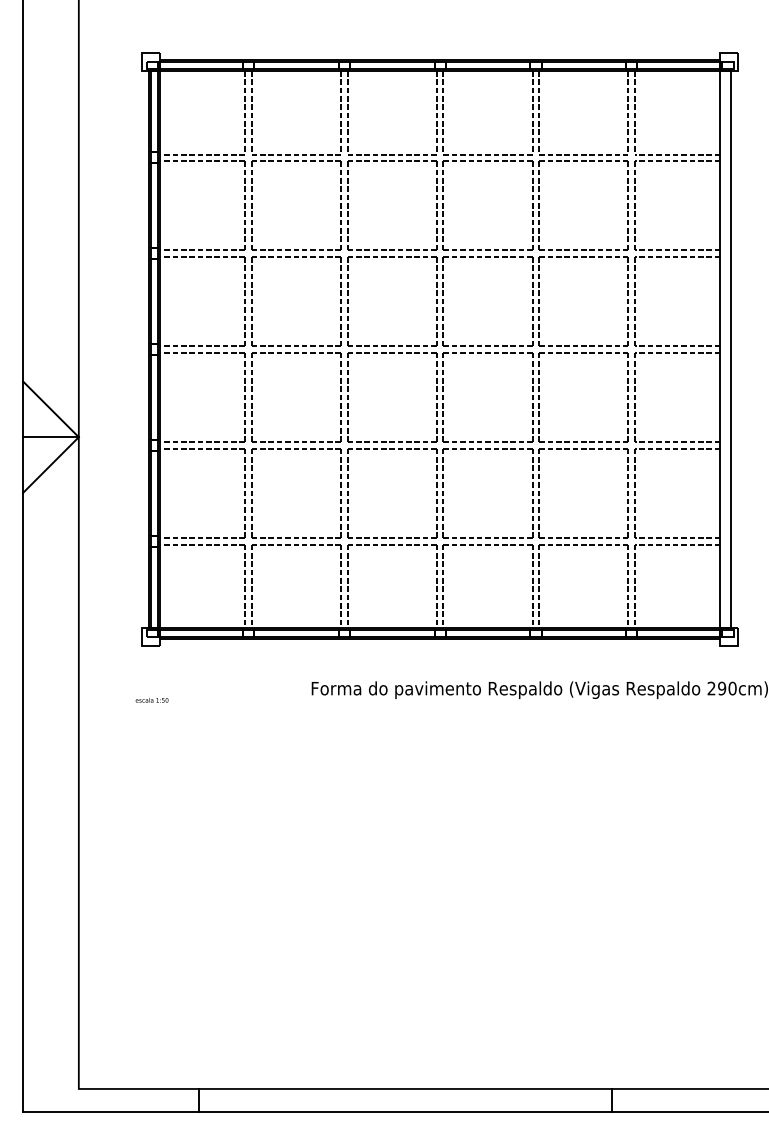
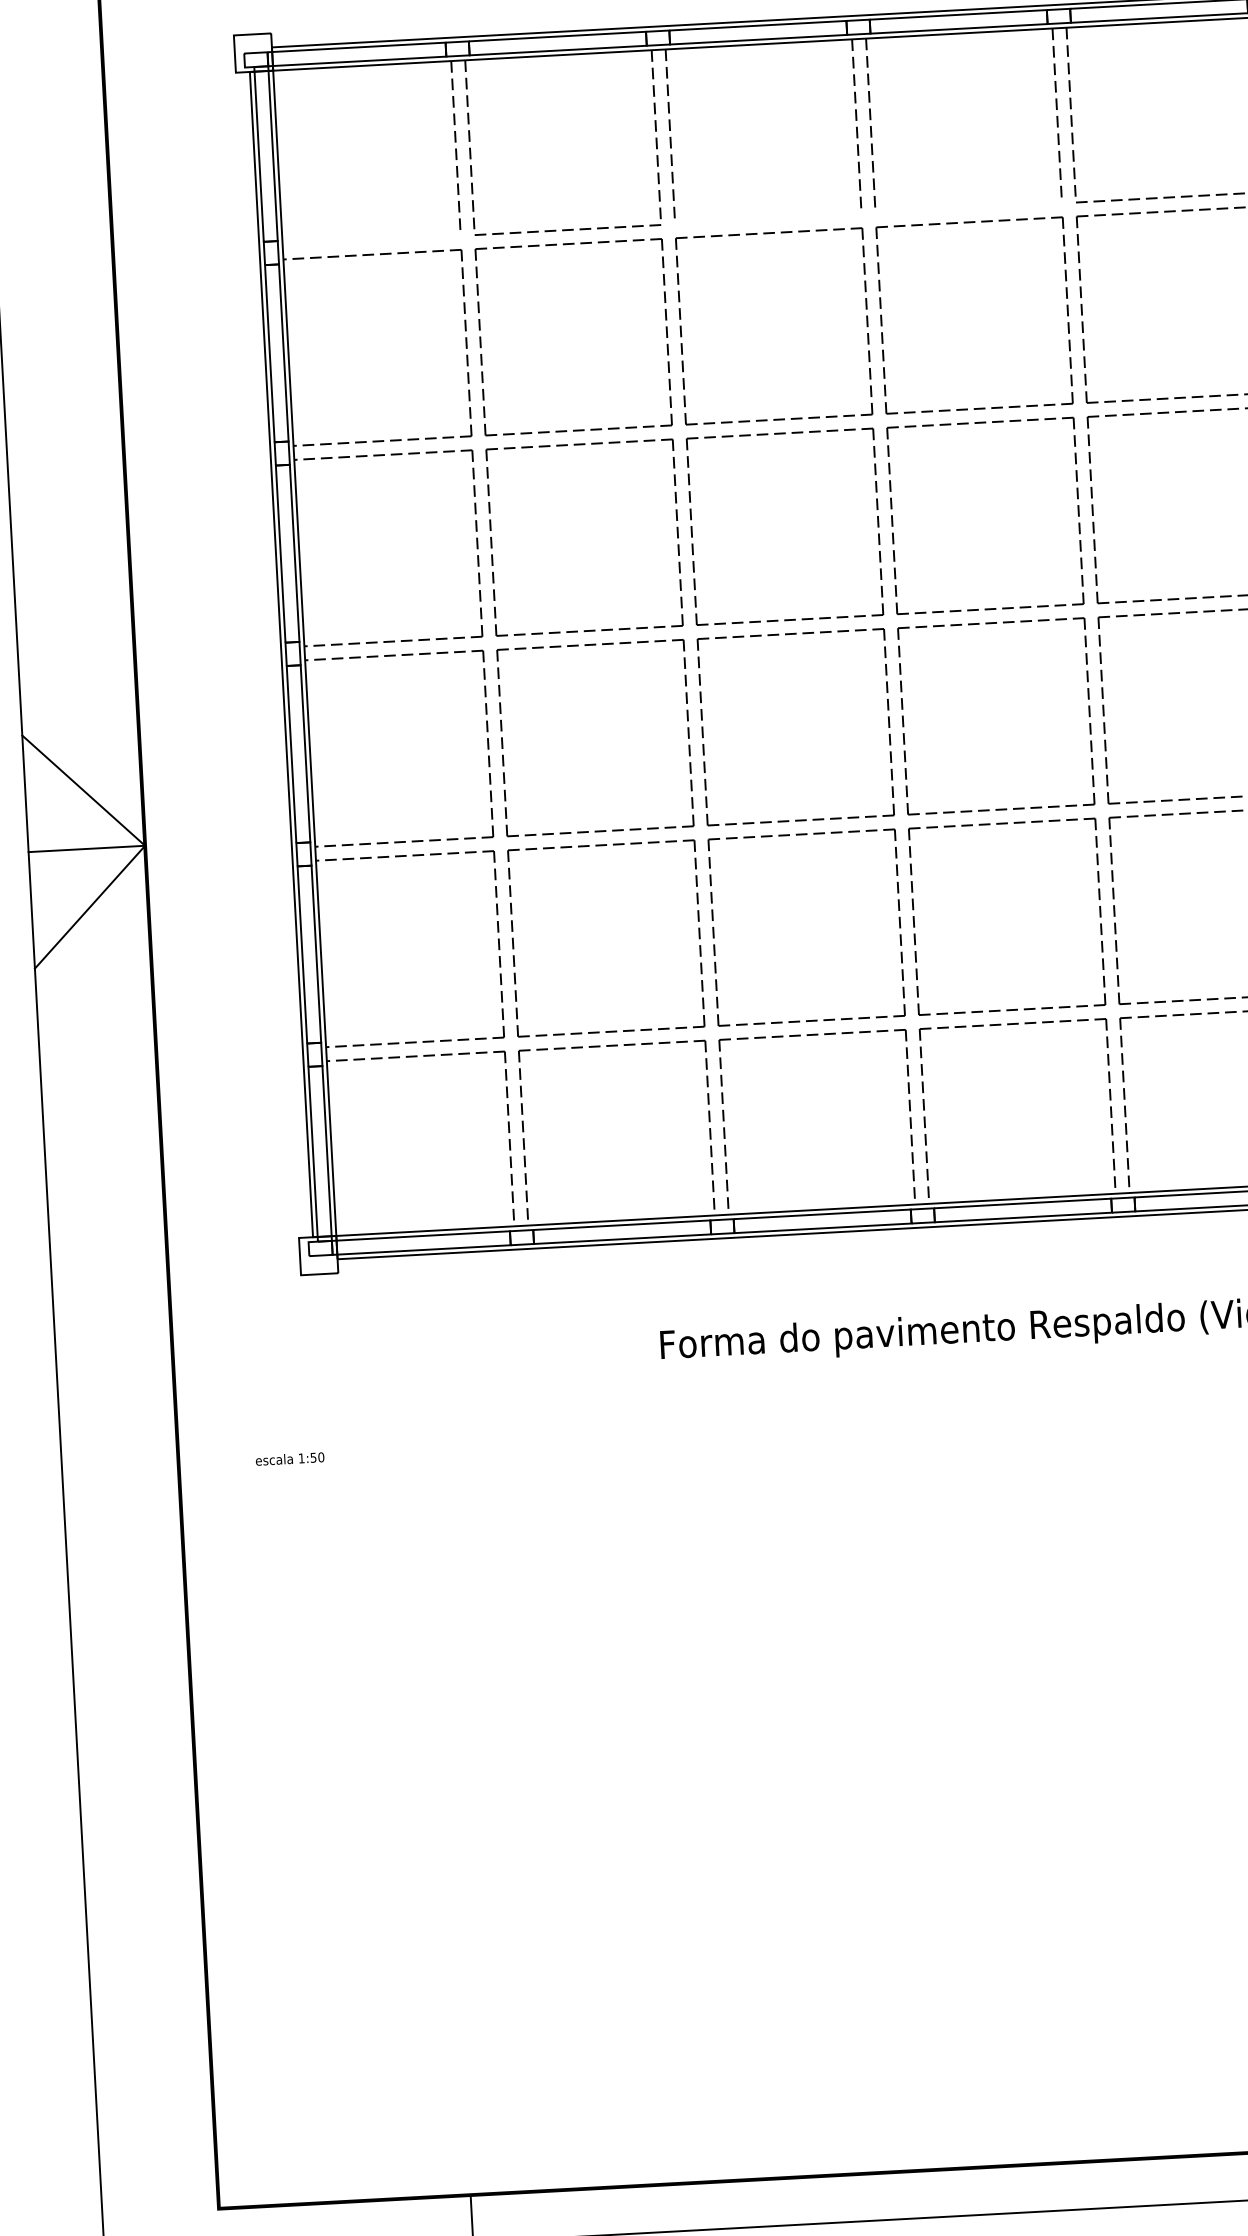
line: (202, 154) -> (371, 240), removed
line: (391, 154) -> (766, 219), removed
line: (487, 154) -> (967, 208), removed
text: (151, 700) -> (288, 1459), moved

